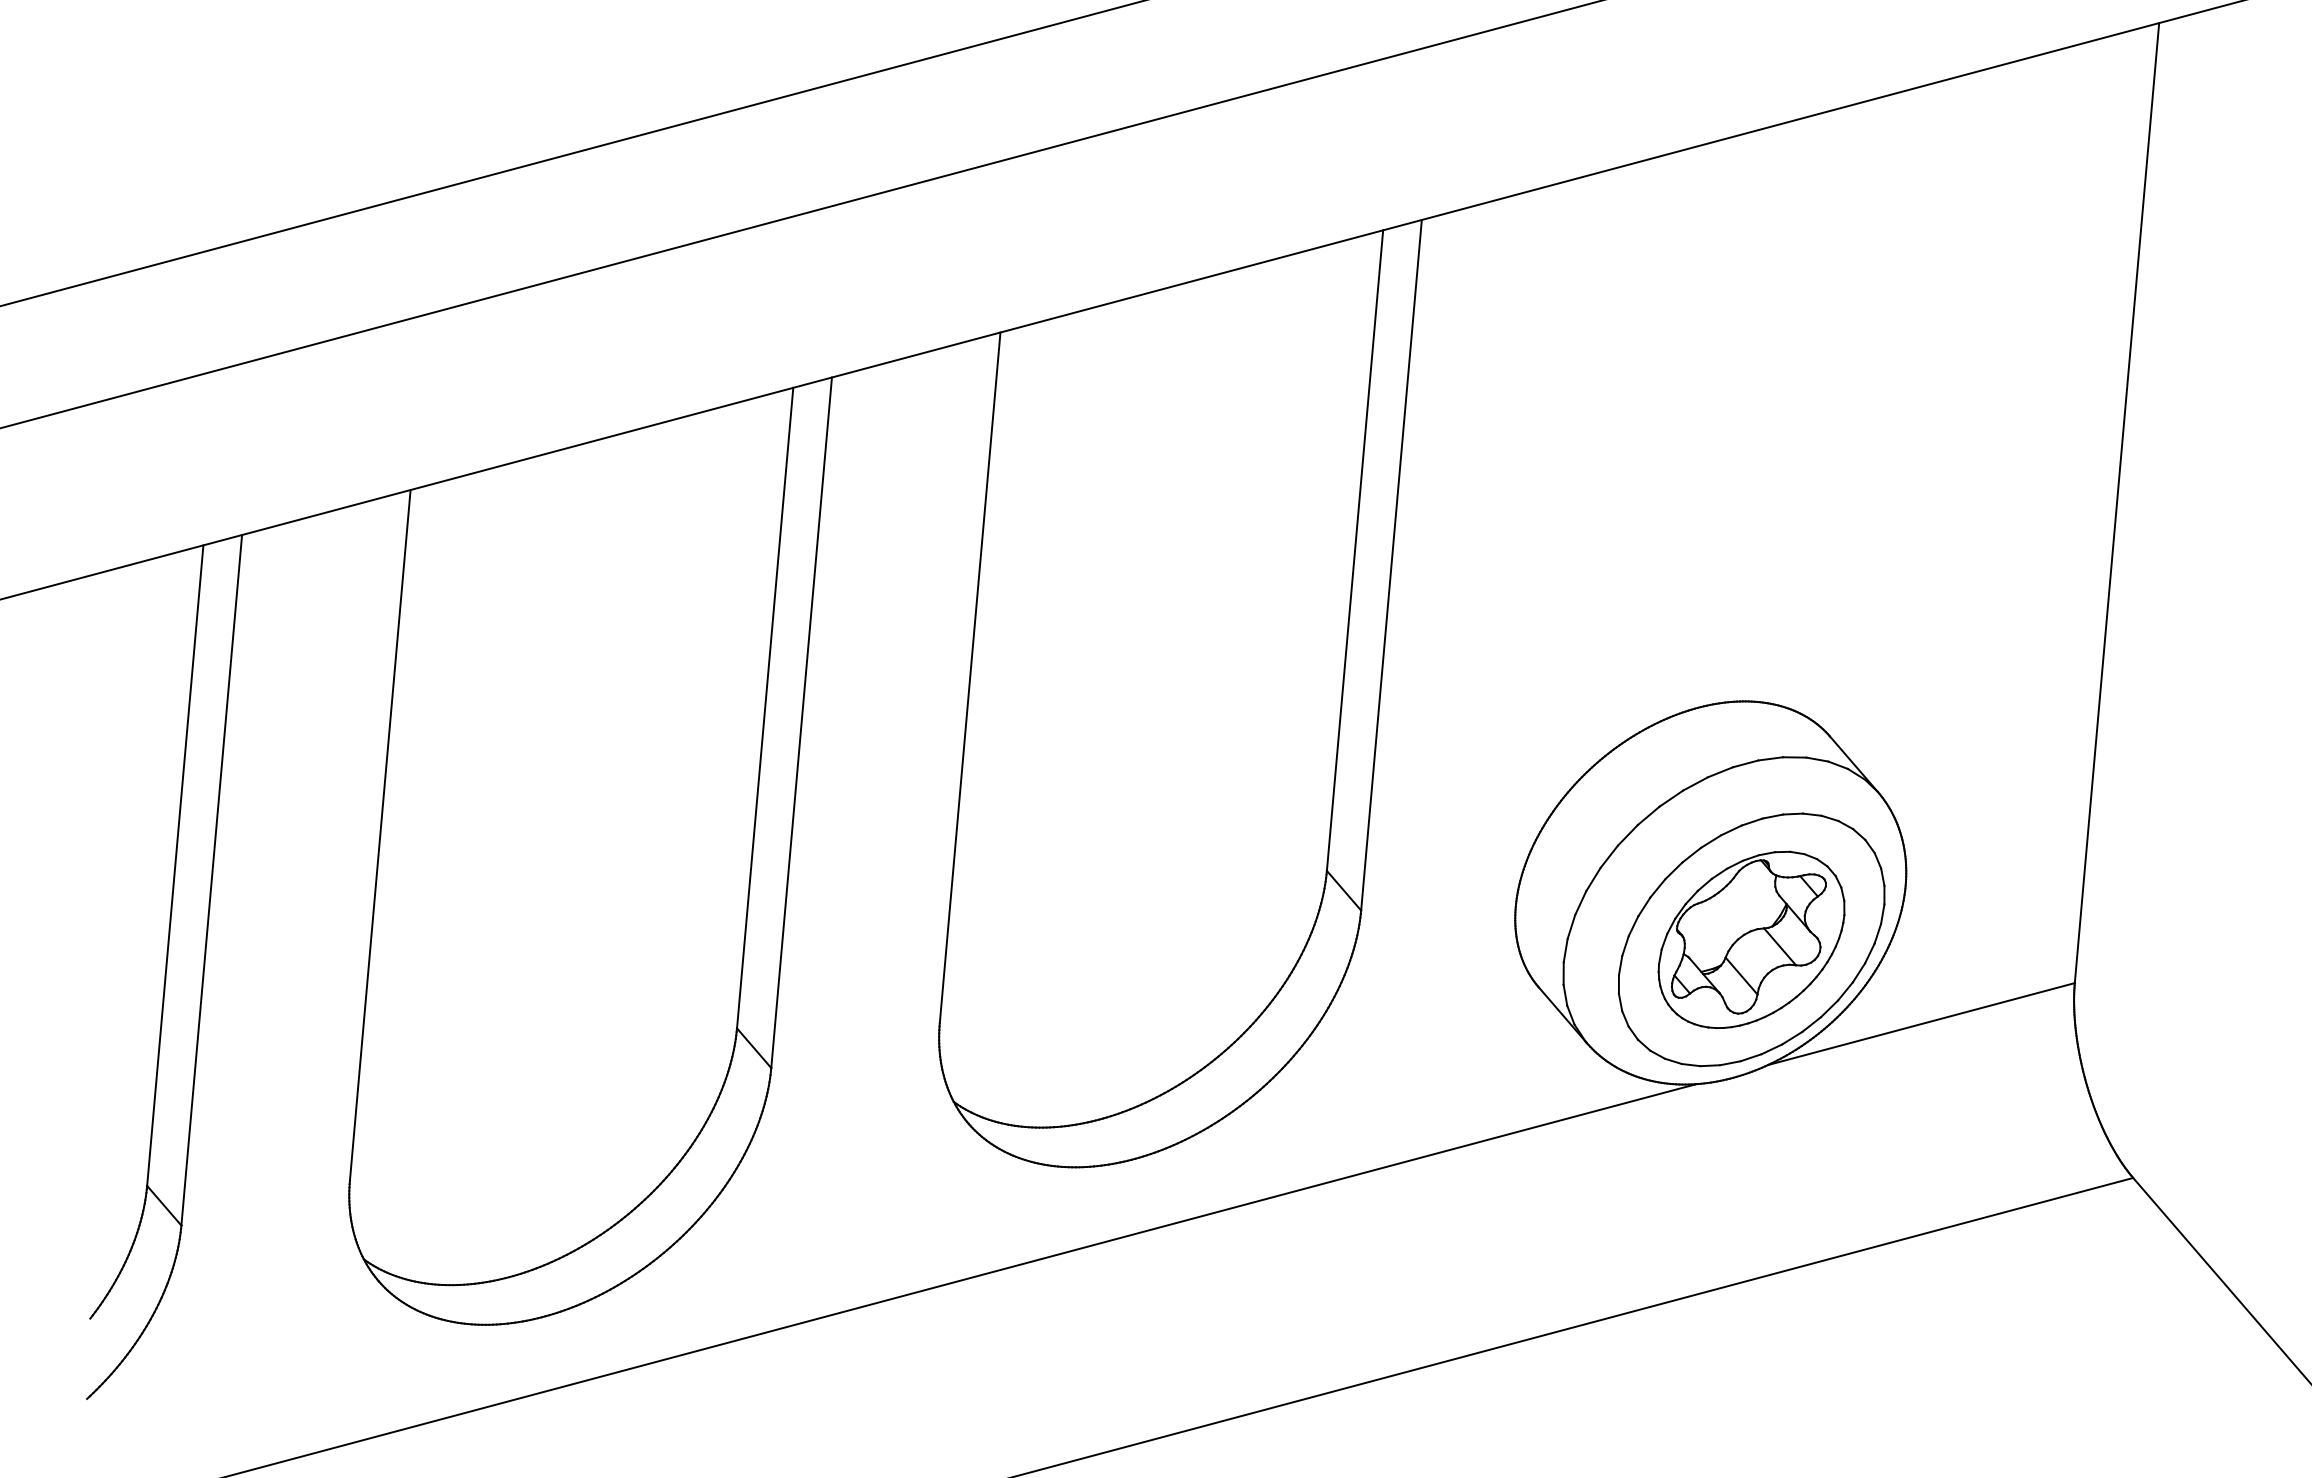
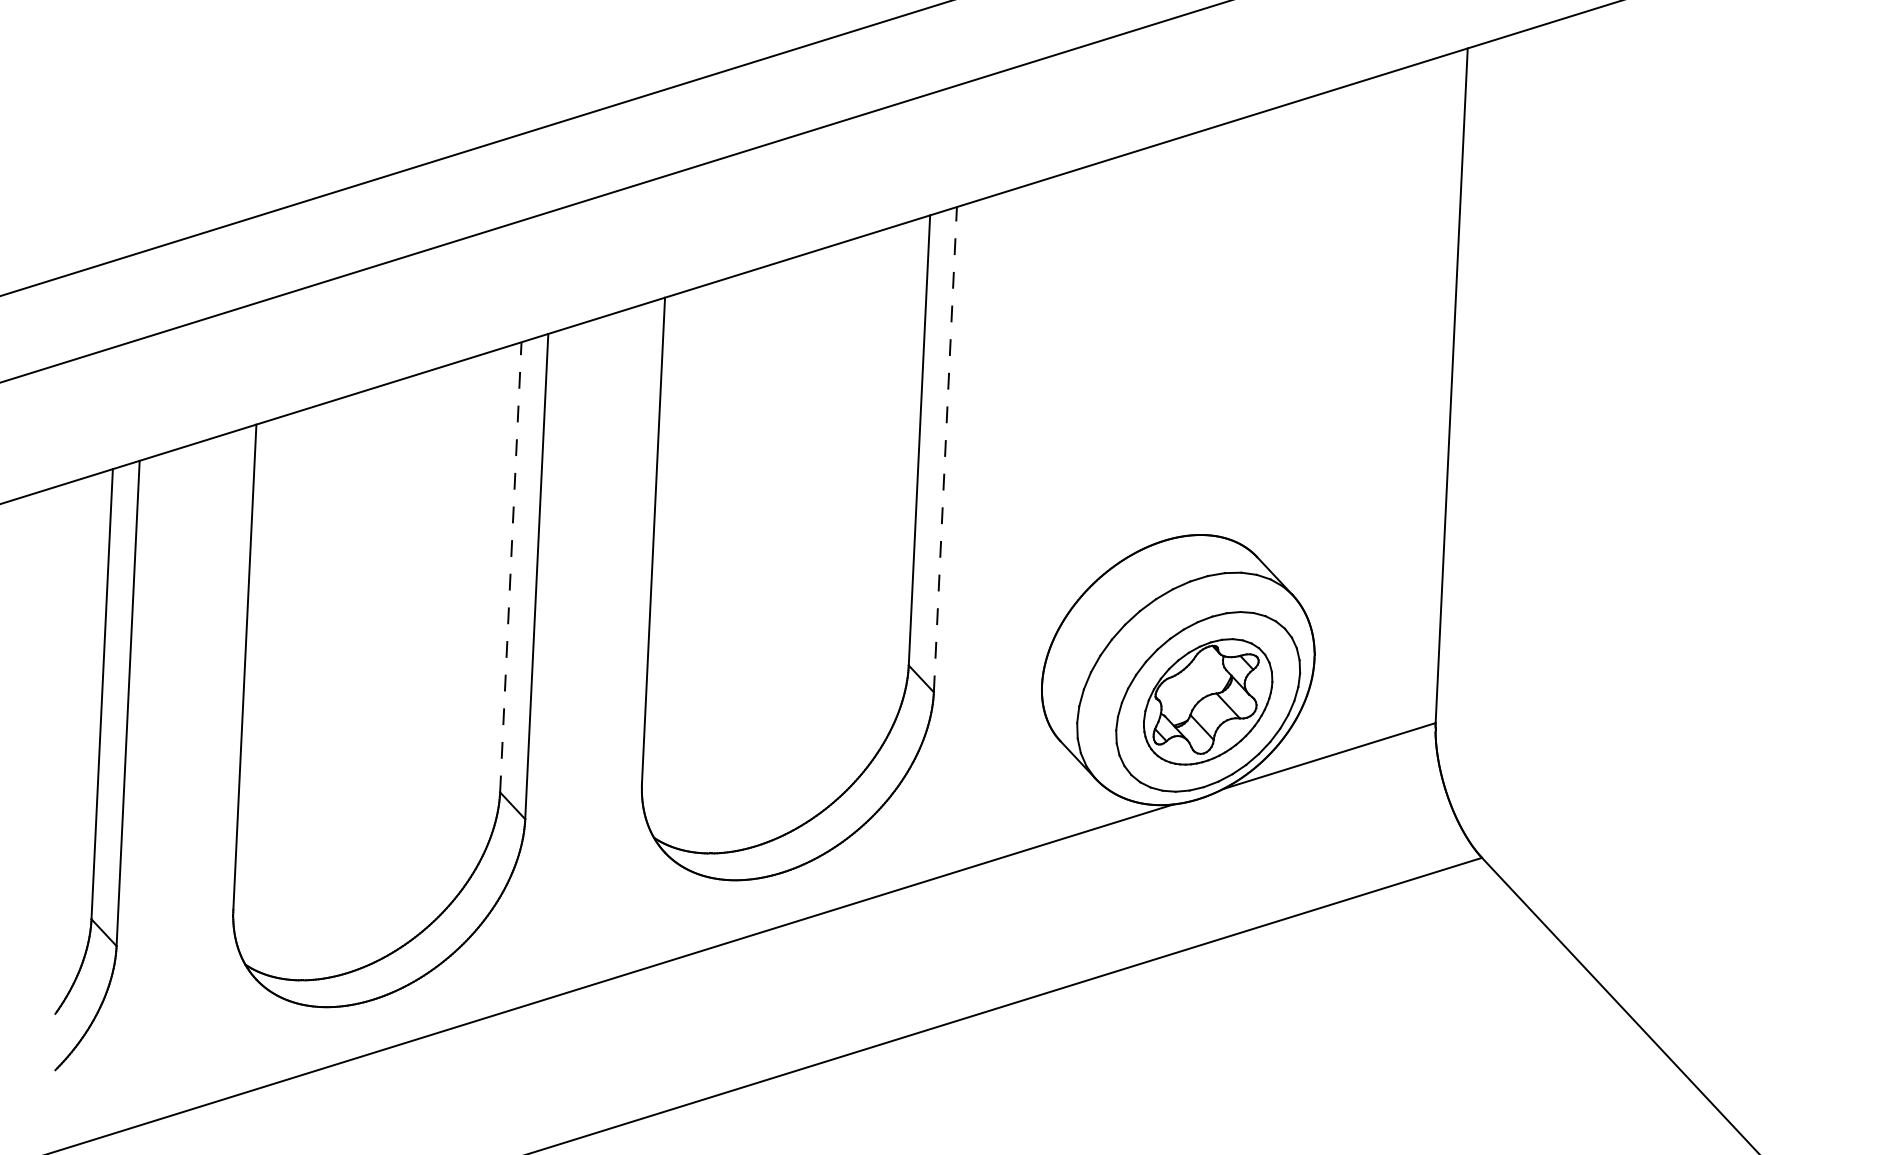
line: (1391, 565) -> (945, 449), solid -> dashed
line: (764, 706) -> (510, 566), solid -> dashed

